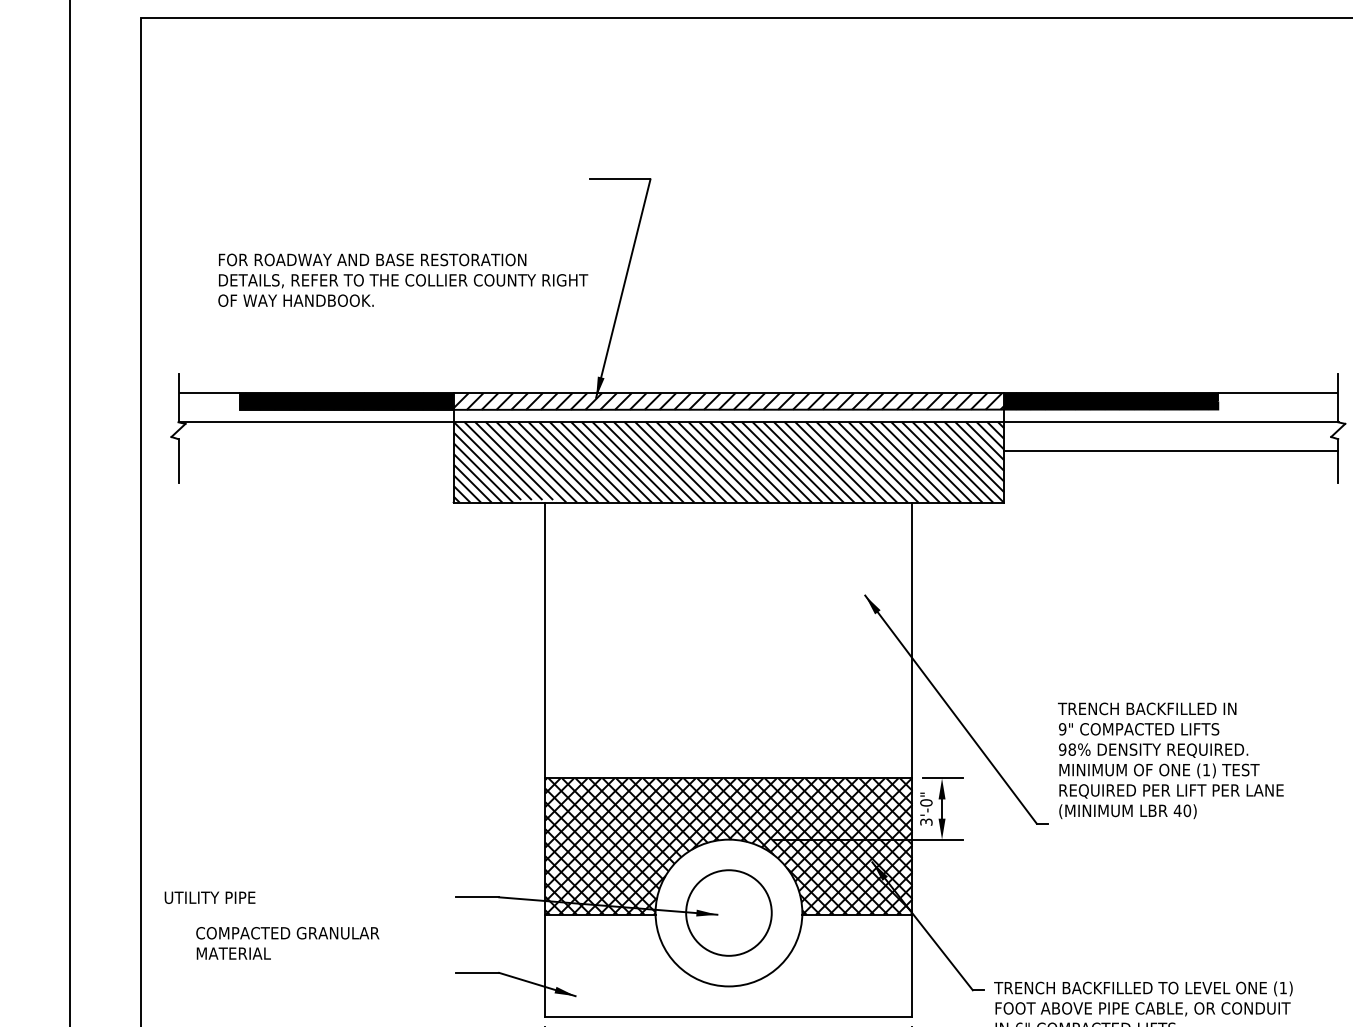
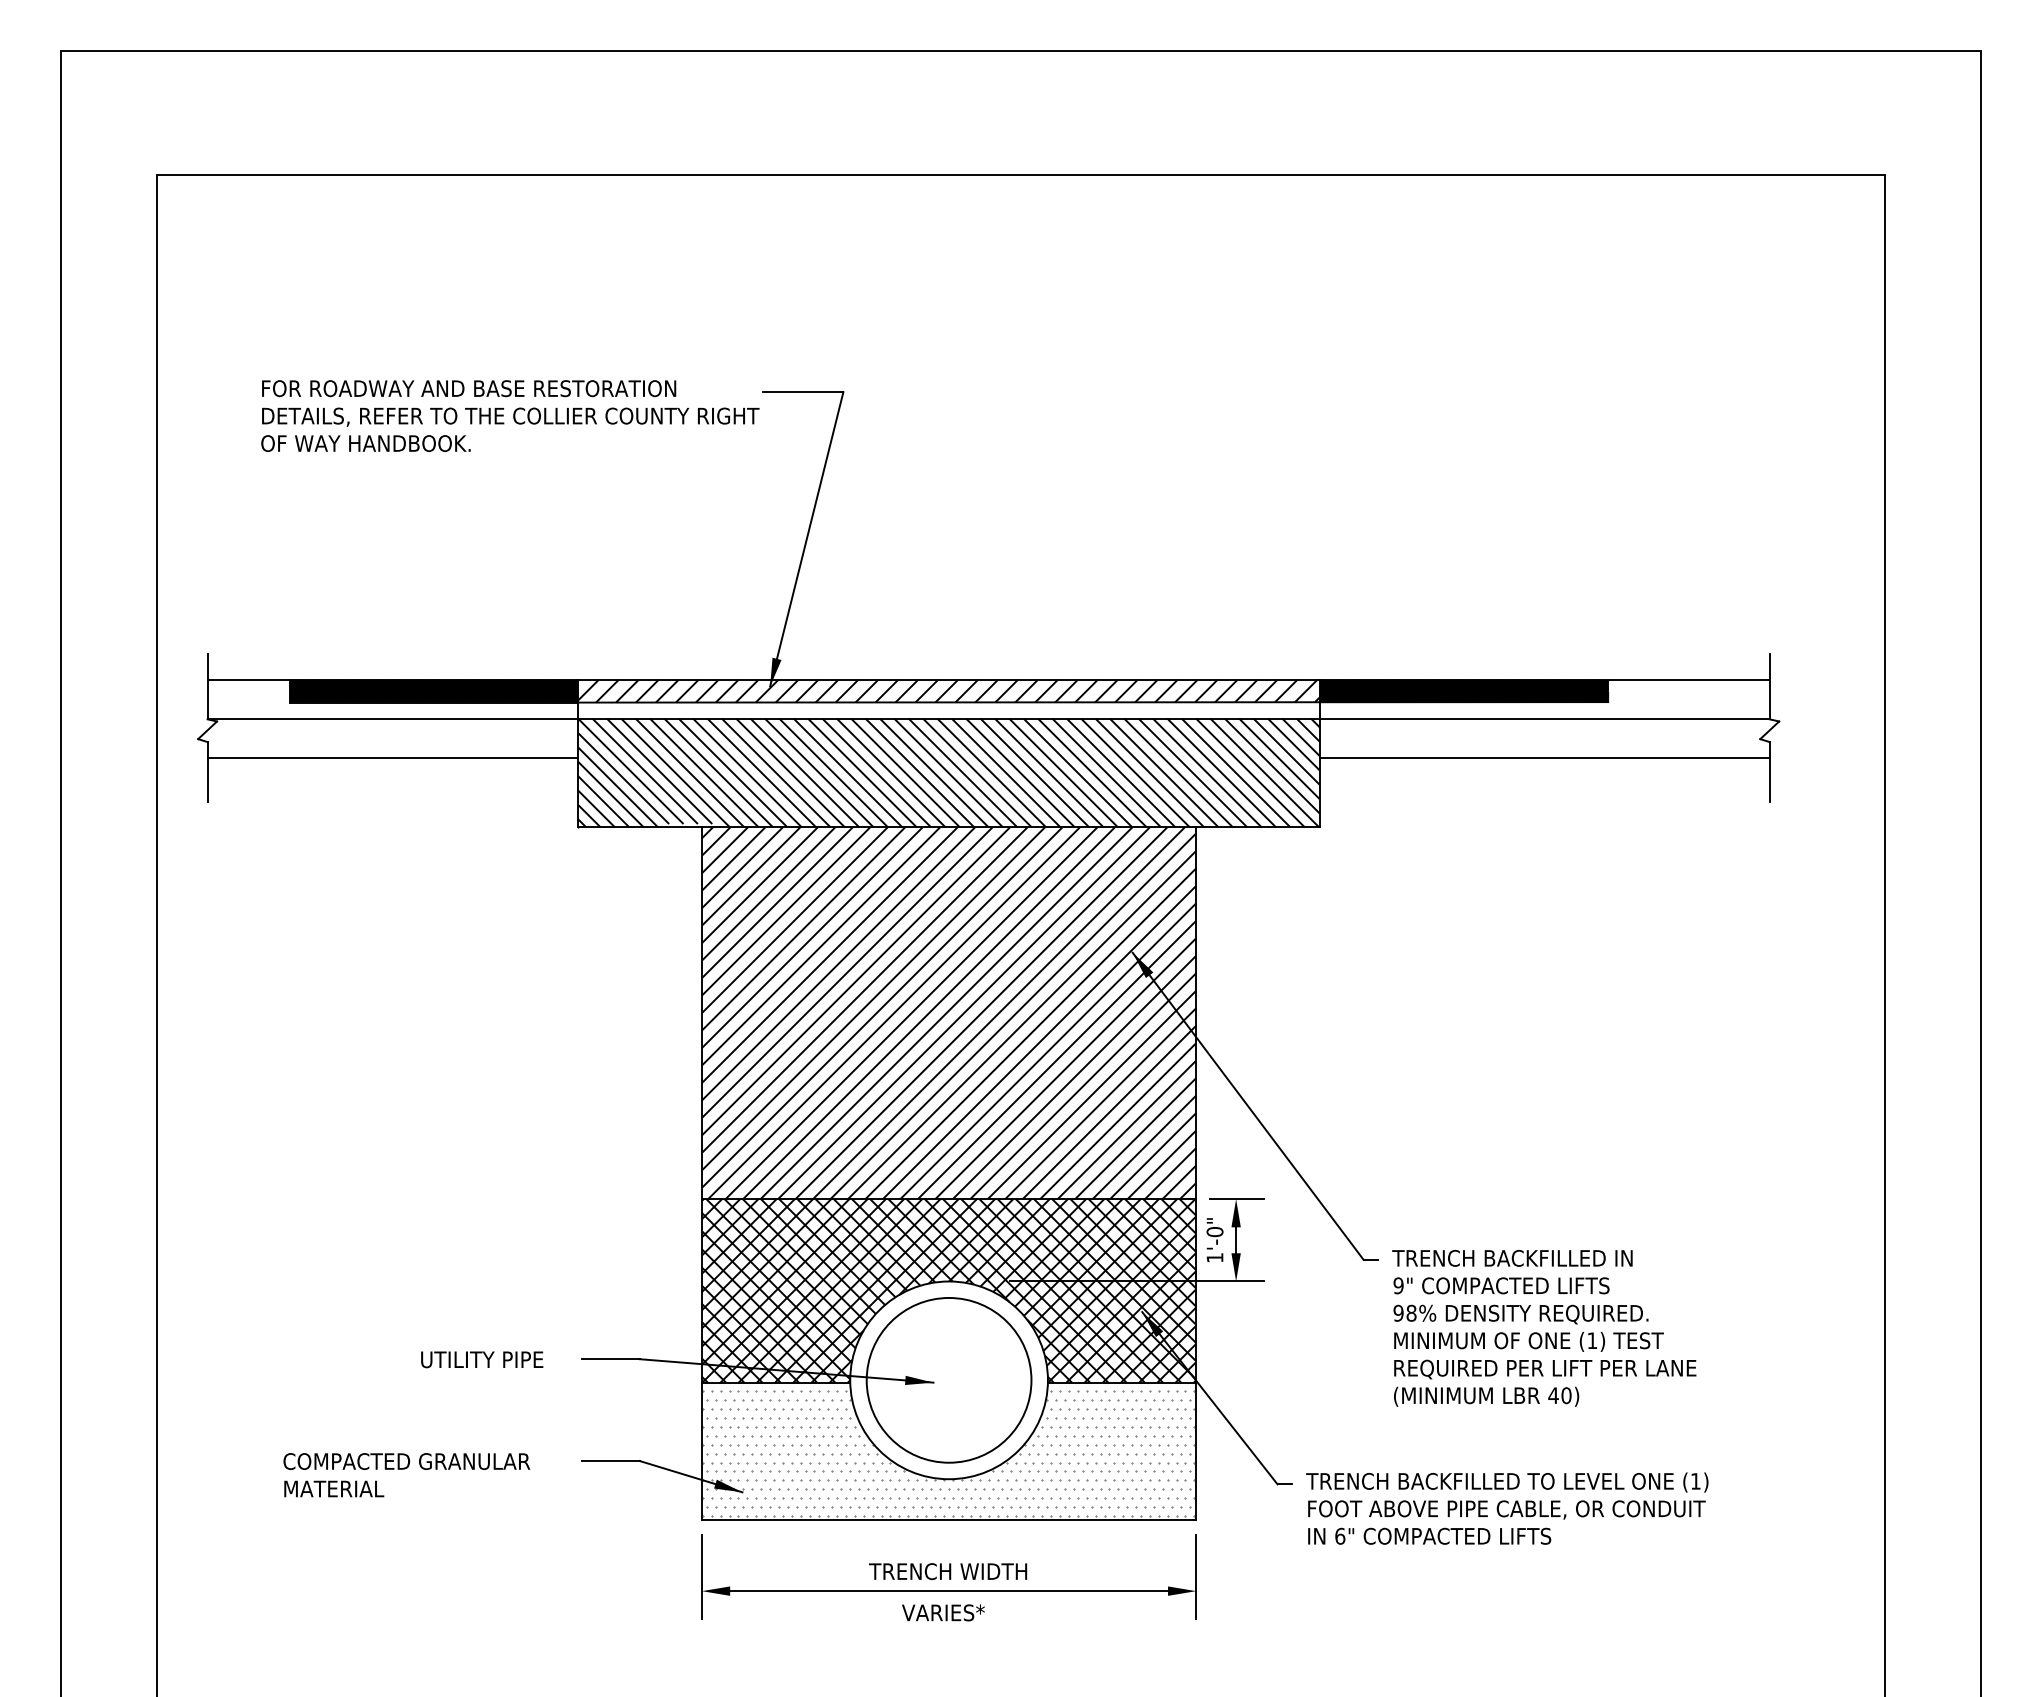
text: (403, 279) -> (510, 415), moved
line: (315, 450) -> (392, 757), added
hatch: (728, 640) -> (948, 1013), added
text: (1170, 760) -> (1544, 1327), moved
text: (925, 821) -> (1214, 1257), 3'-0" -> 1'-0"
text: (210, 897) -> (482, 1359), moved
circle: (728, 912) -> (948, 1379), size x1.43
text: (287, 943) -> (406, 1475), moved
hatch: (728, 967) -> (948, 1453), added

